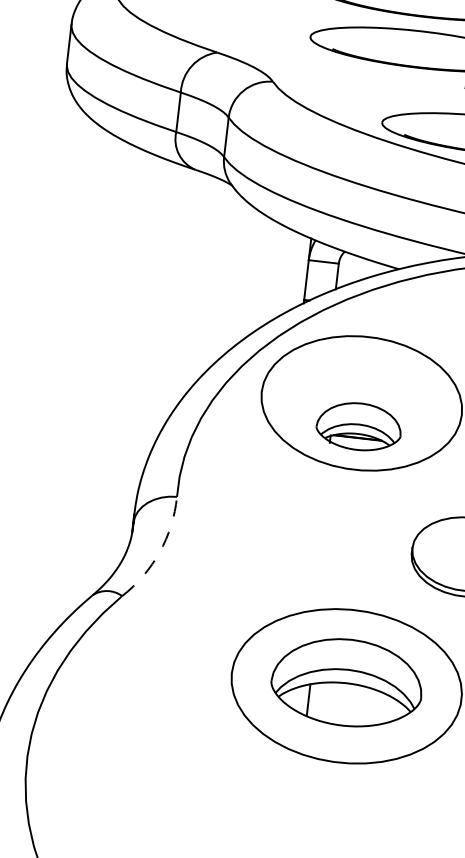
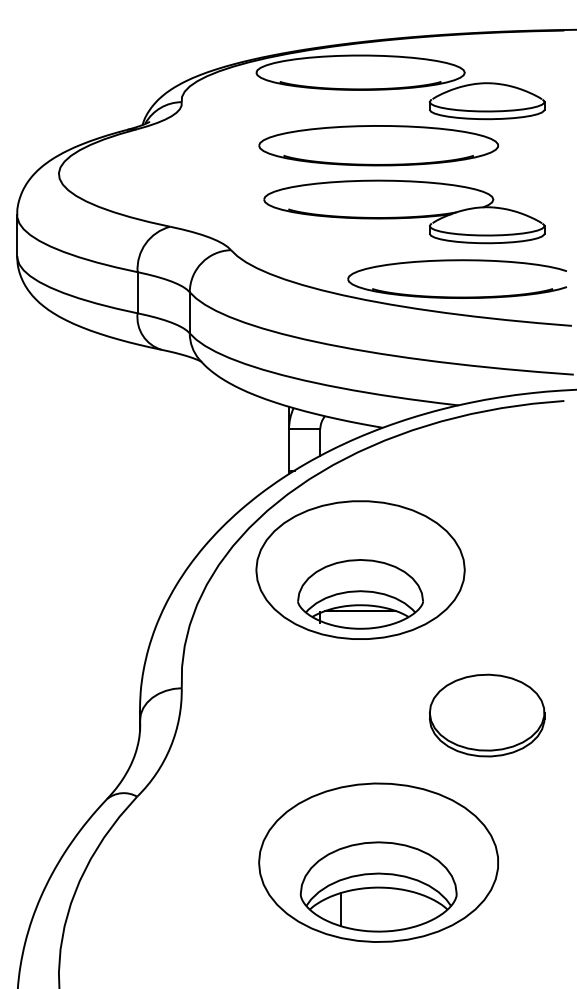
part: (359, 426) -> (360, 594), size x1.43
arc: (159, 552) -> (170, 747), dashed -> solid
part: (346, 682) -> (378, 886), moved

